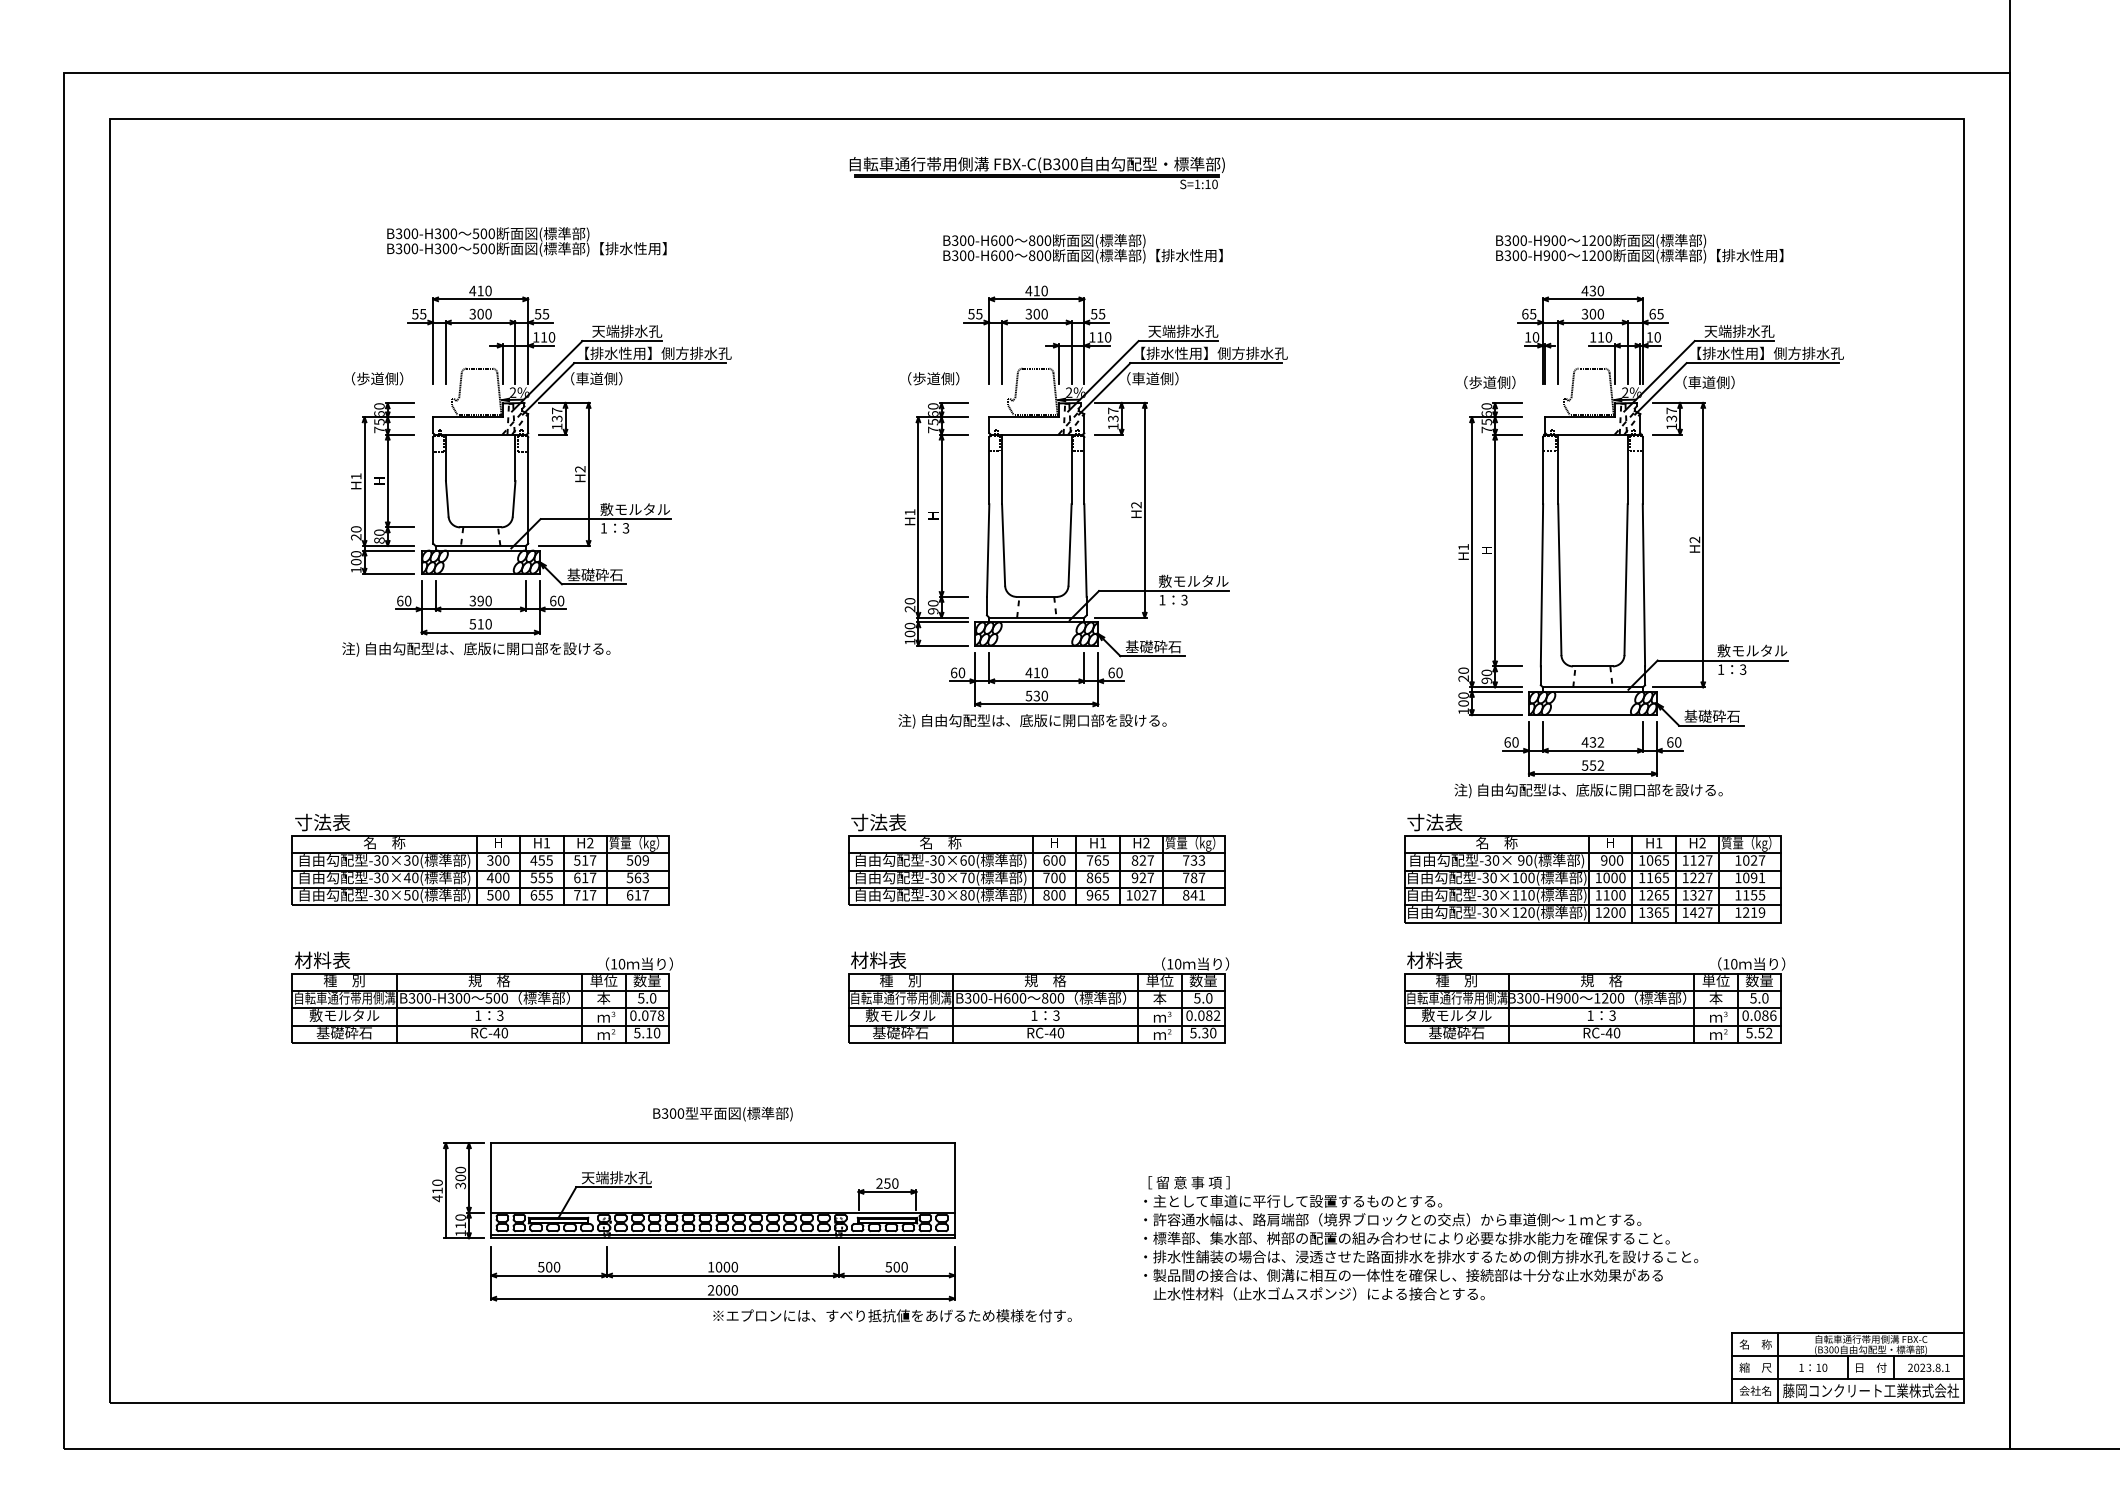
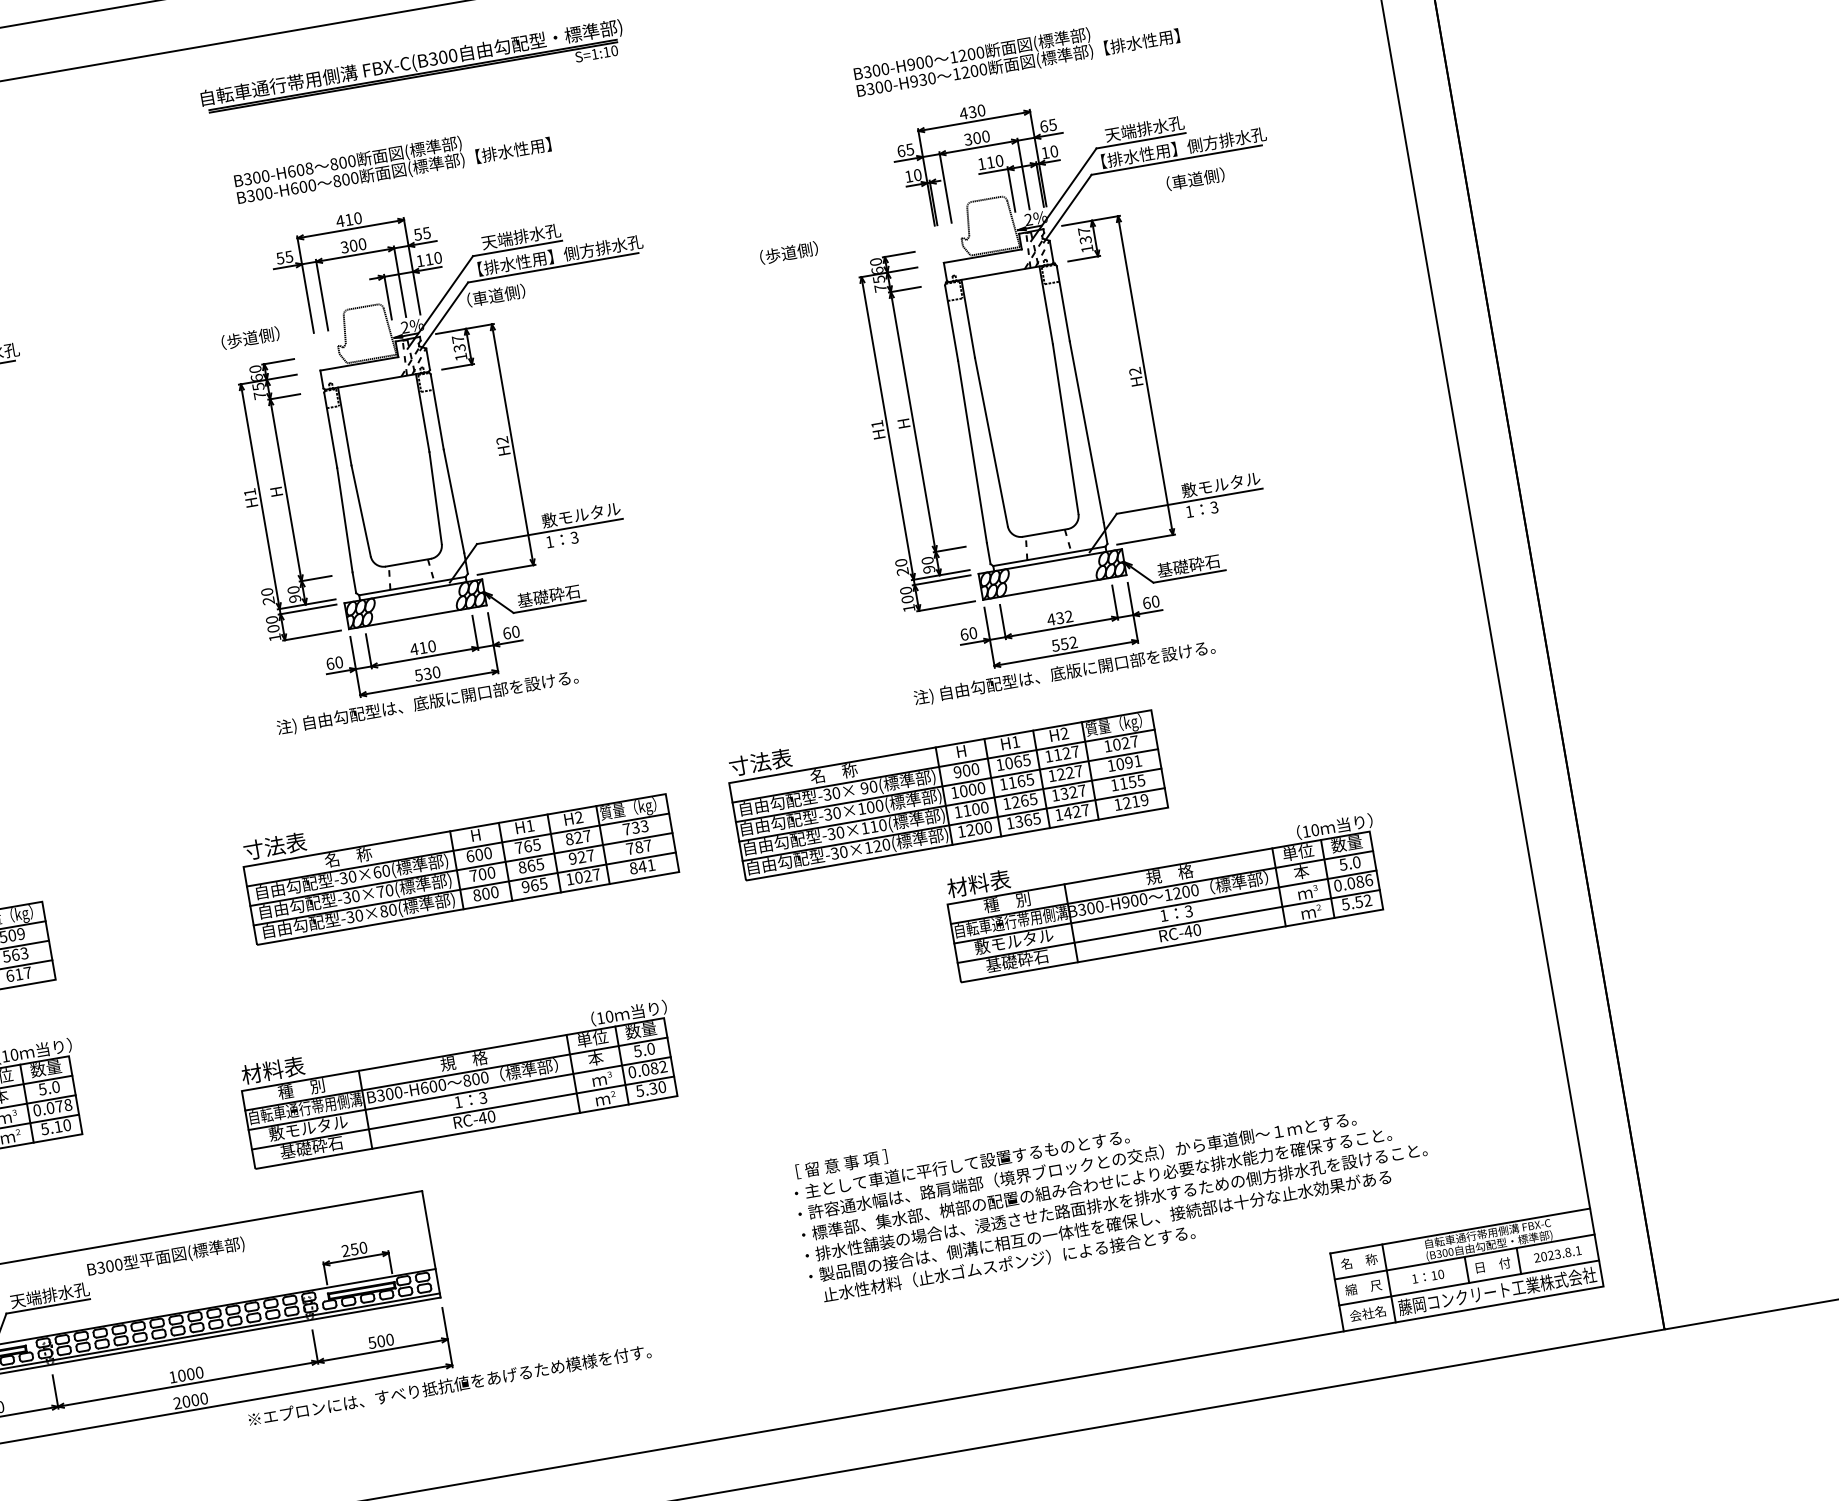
part: (1036, 173) -> (412, 73), moved
text: (1009, 240) -> (308, 168), B300-H600 -> B300-H608
text: (1554, 255) -> (922, 79), B300-H900 -> B300-H930
text: (1489, 382) -> (788, 252), moved
text: (1708, 382) -> (1195, 179), moved
part: (1592, 868) -> (946, 783), moved
part: (1038, 997) -> (459, 1081), moved
part: (1594, 997) -> (1165, 894), moved
text: (722, 1114) -> (165, 1257), moved
text: (1421, 1238) -> (1113, 1181), moved
text: (892, 1315) -> (449, 1385), moved

